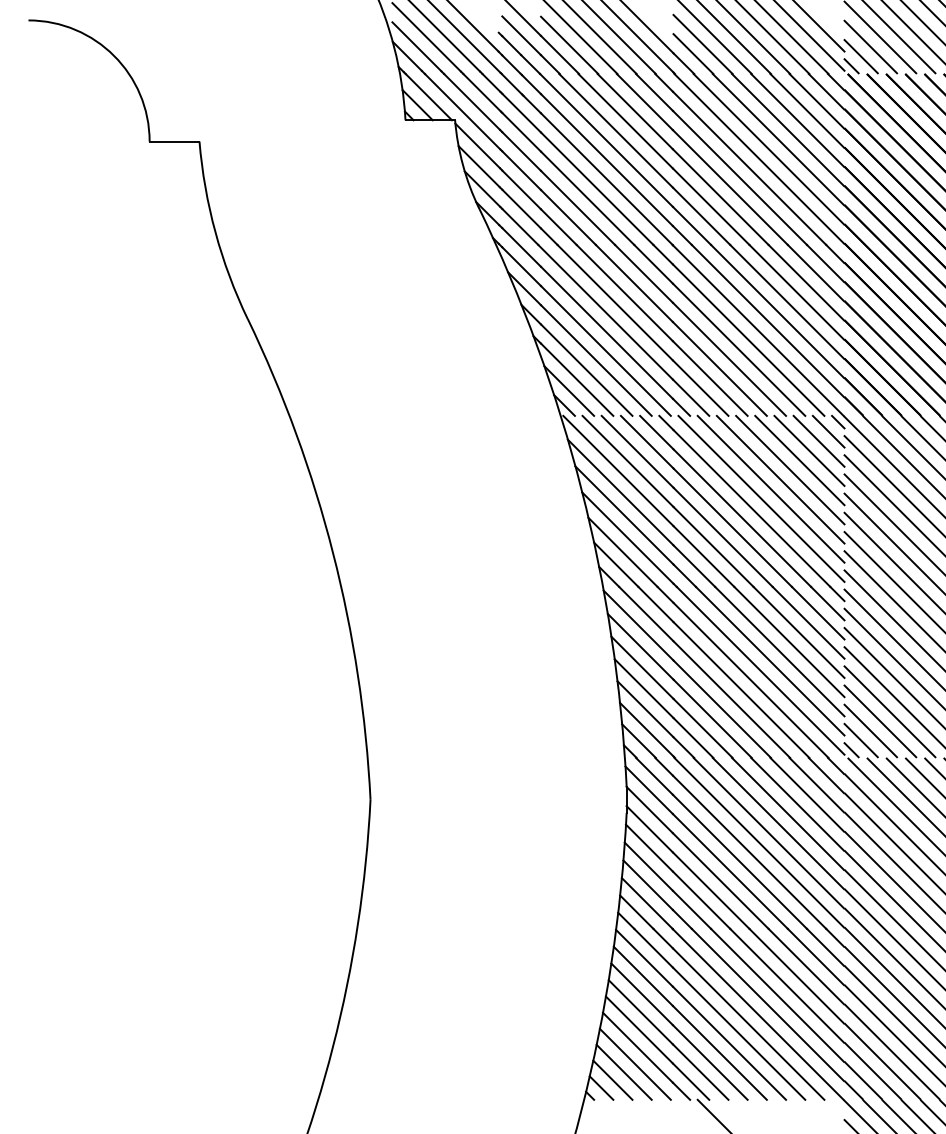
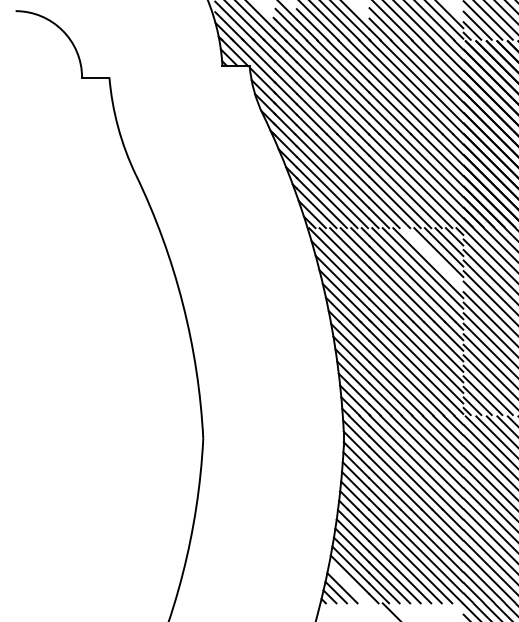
line: (790, 469) -> (433, 257), removed
line: (635, 1063) -> (348, 583), removed

